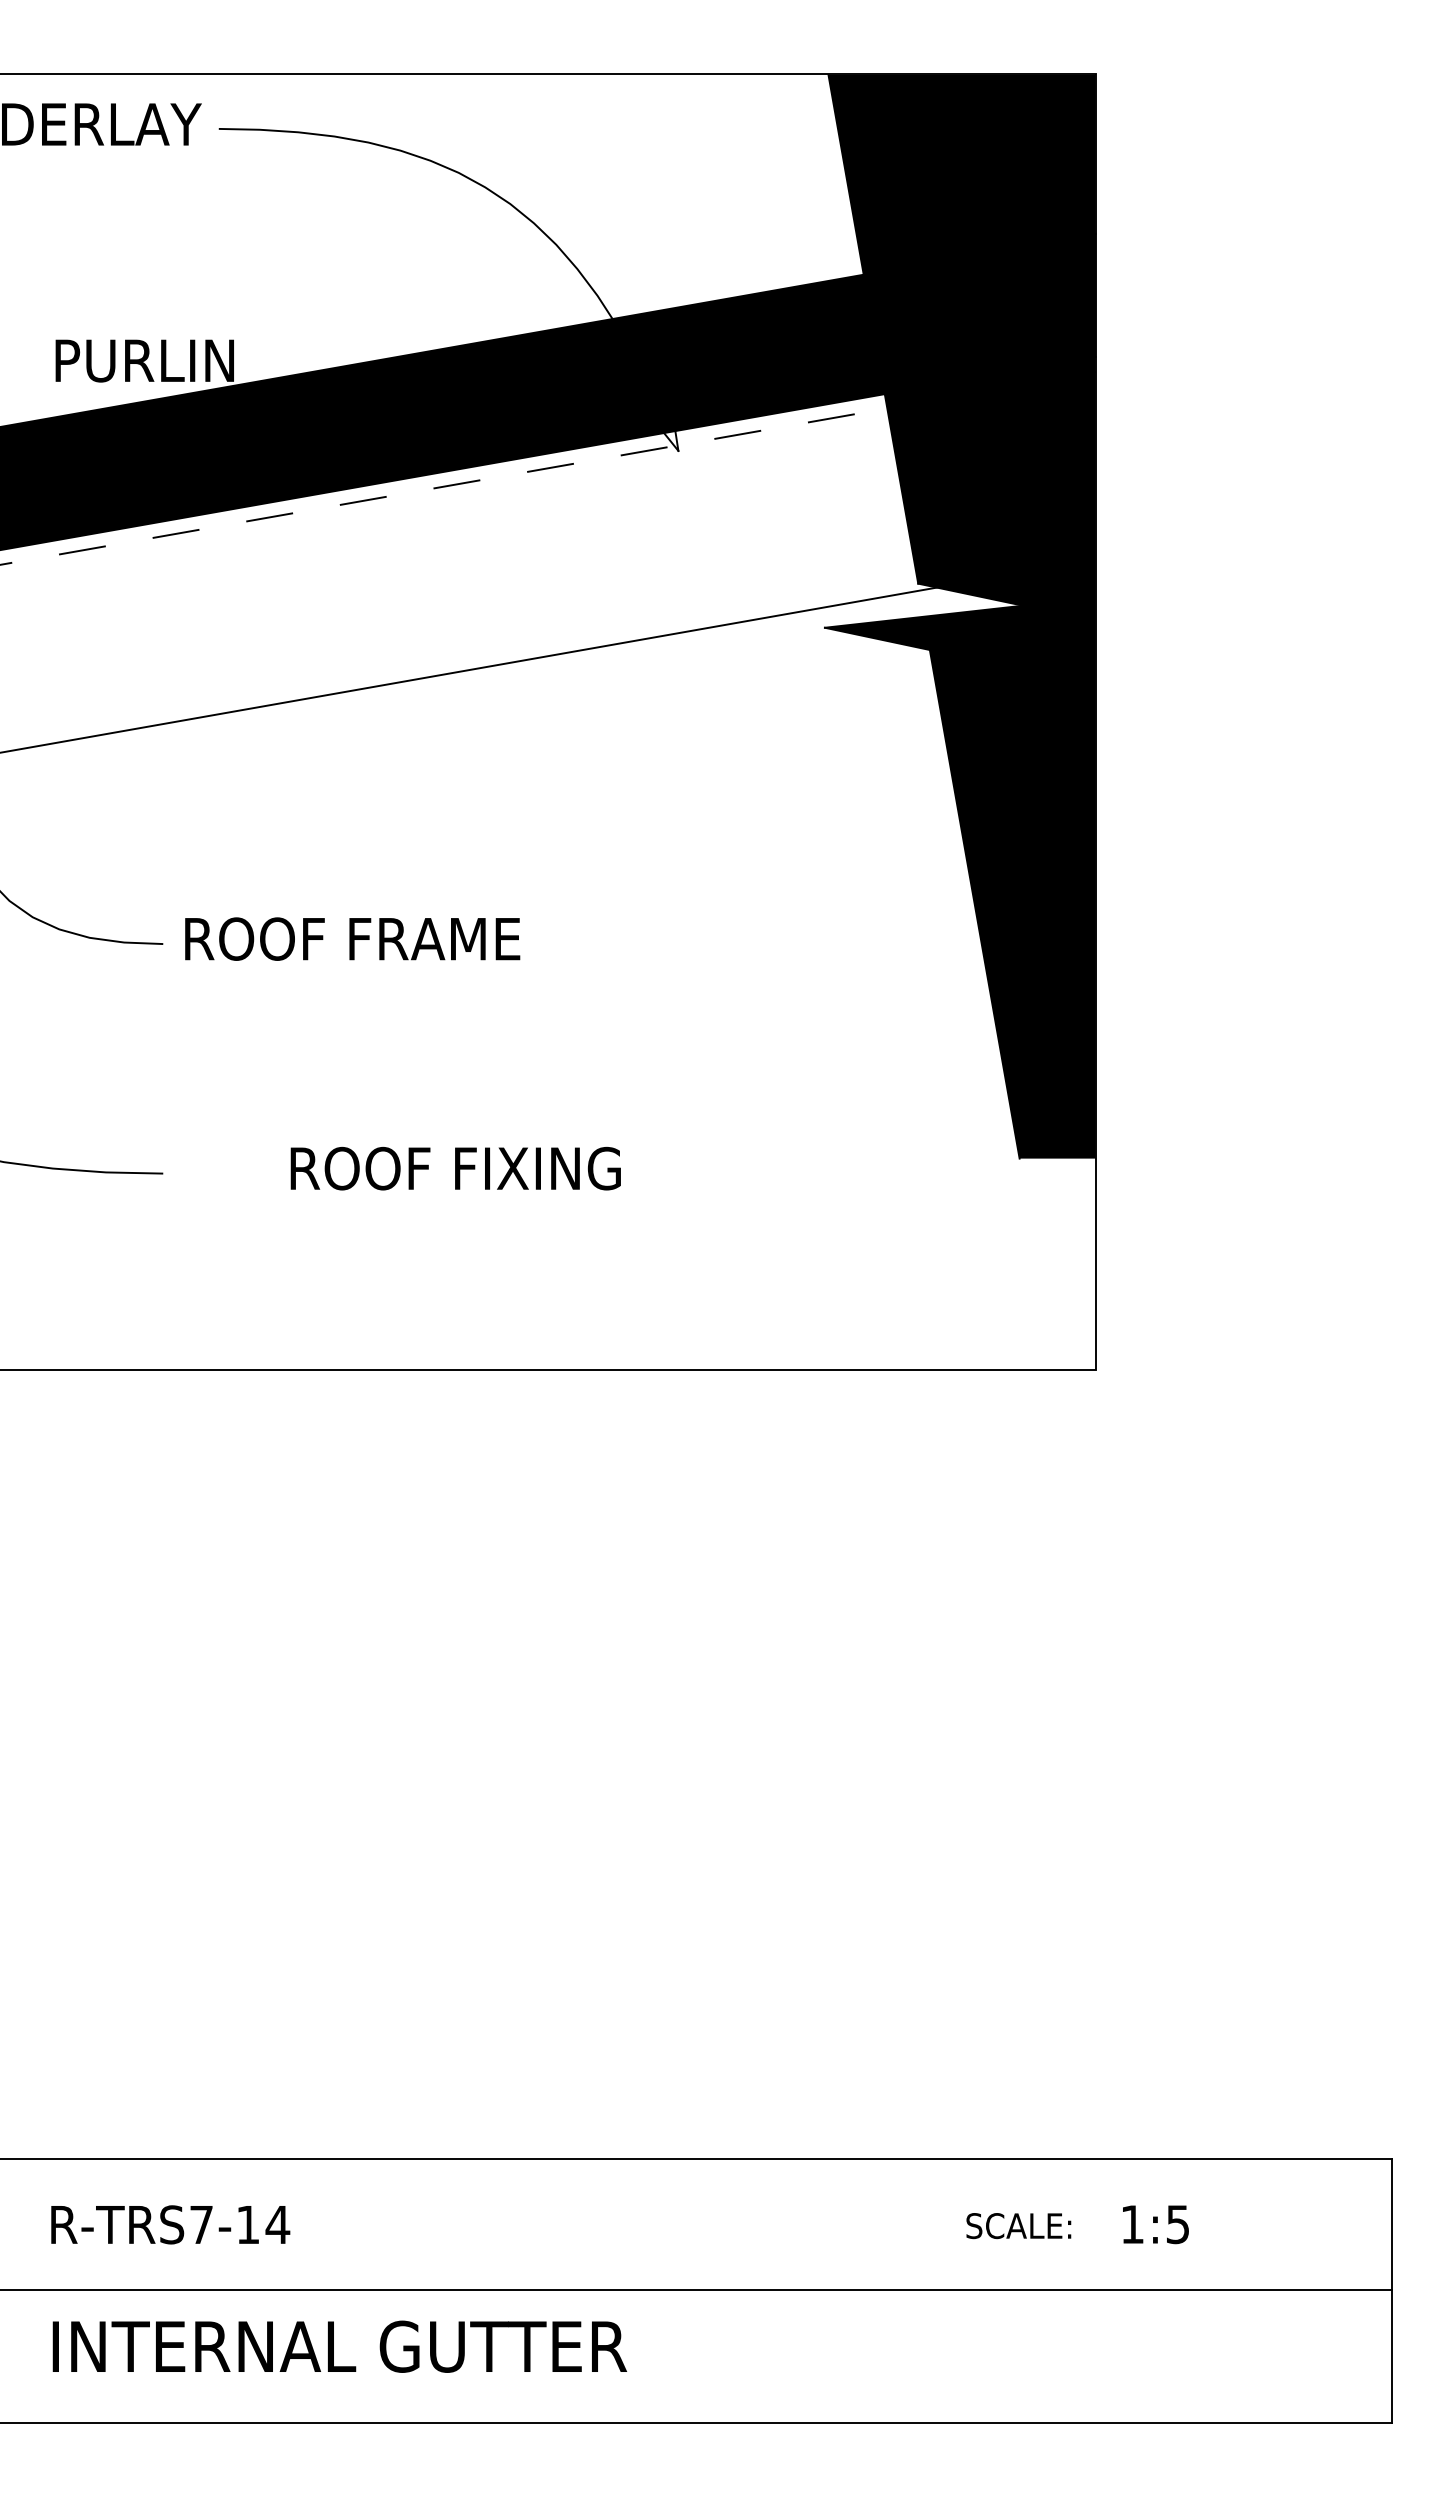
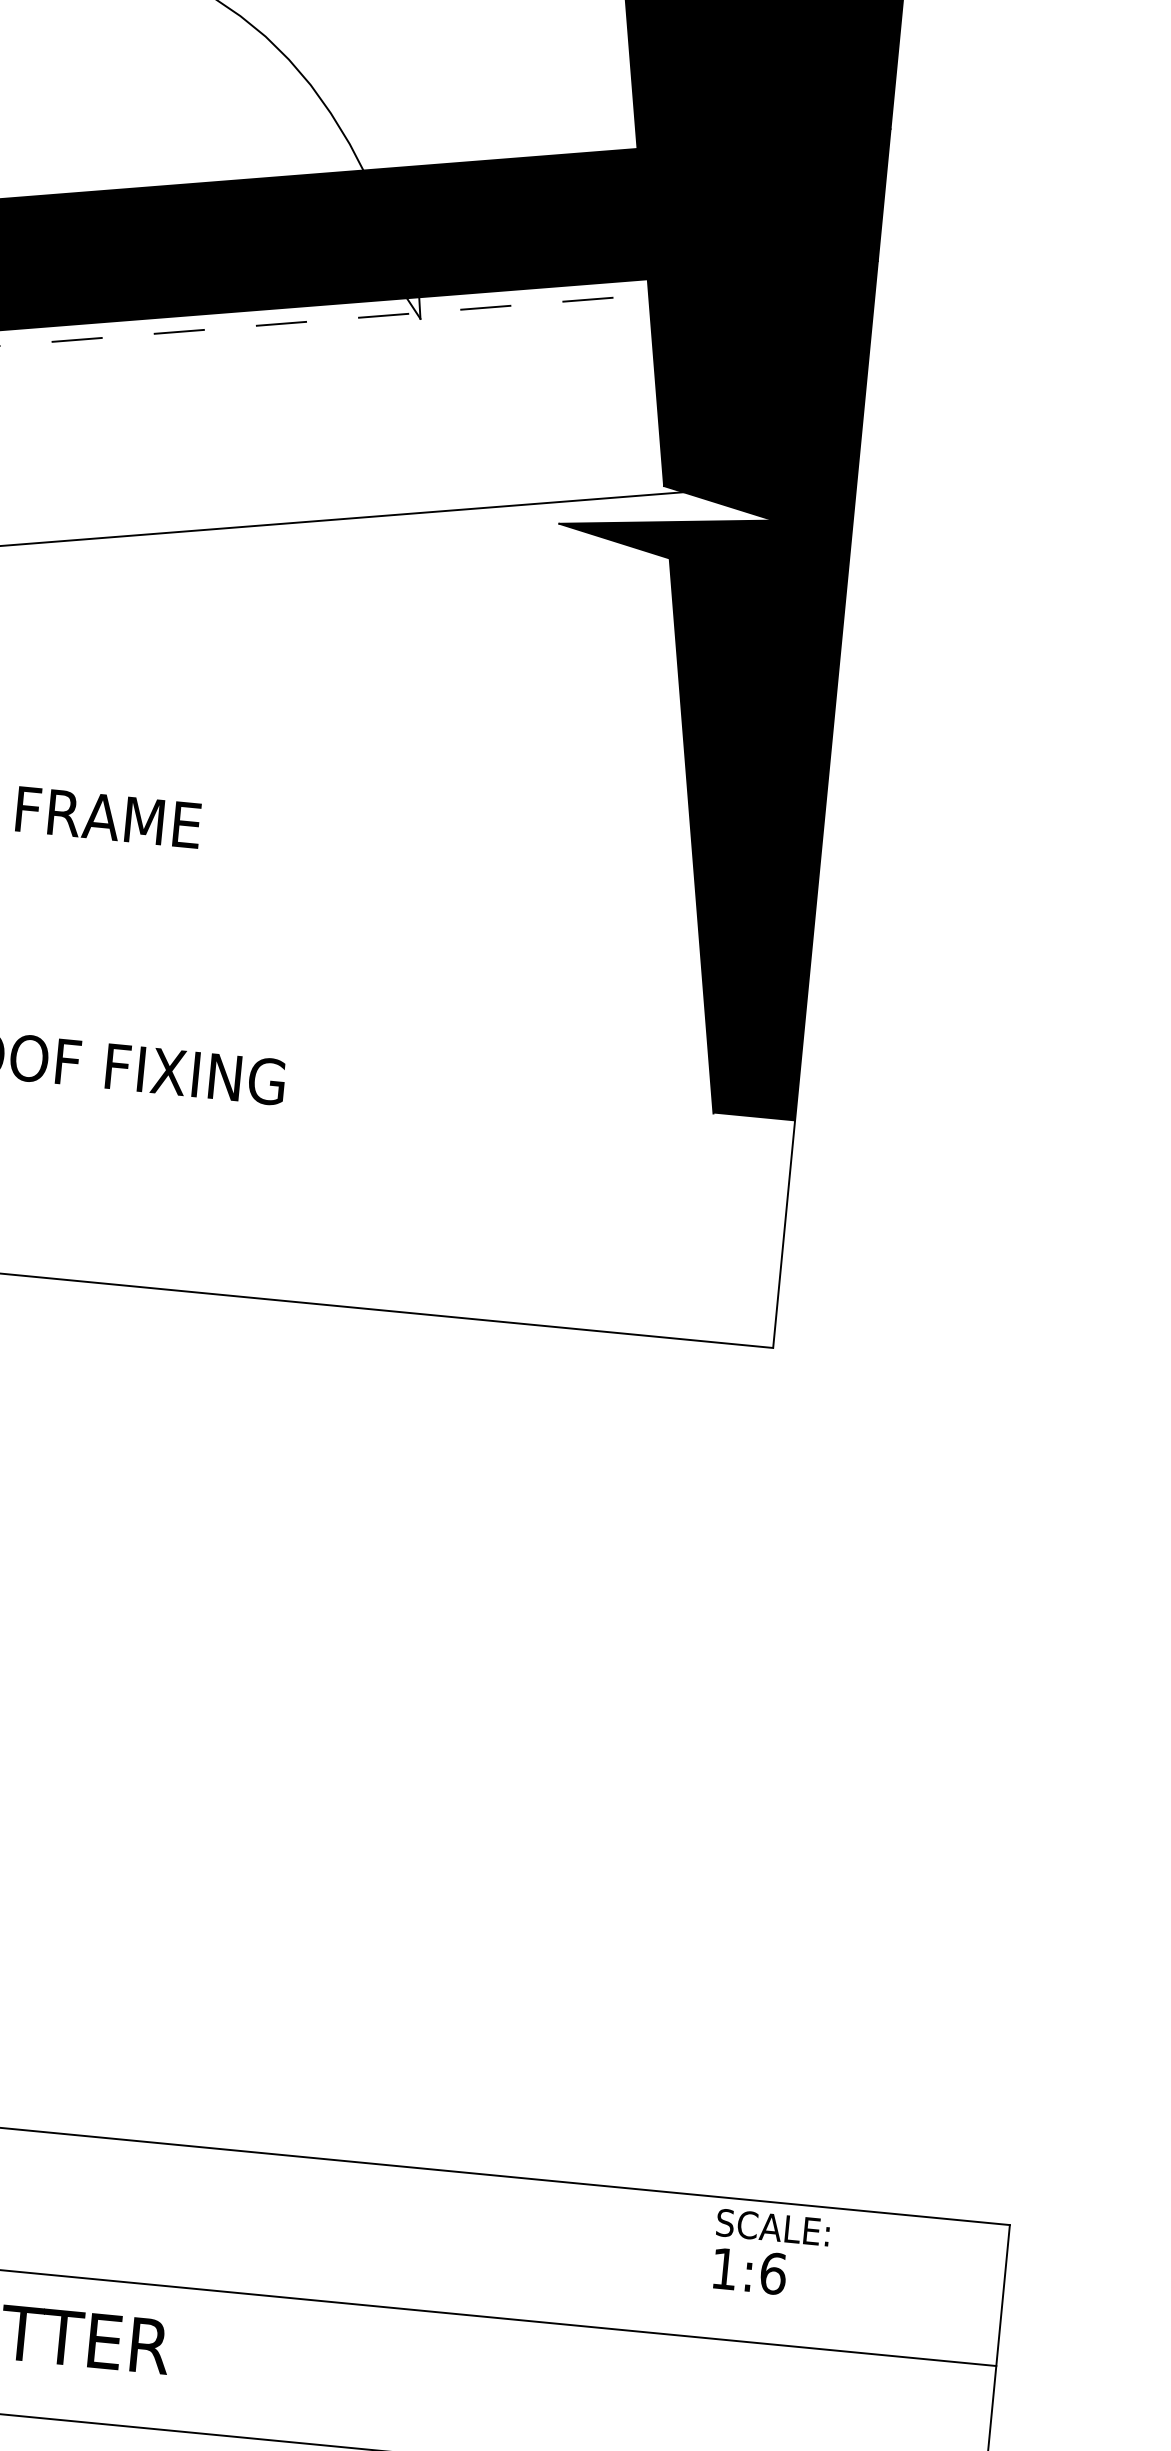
text: (1178, 2224) -> (773, 2273), 1:5 -> 1:6
text: (1018, 2226) -> (772, 2228), moved

